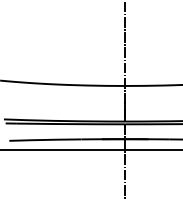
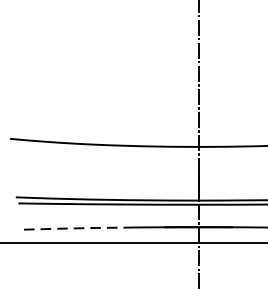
line: (45, 139) -> (78, 227), solid -> dashed

